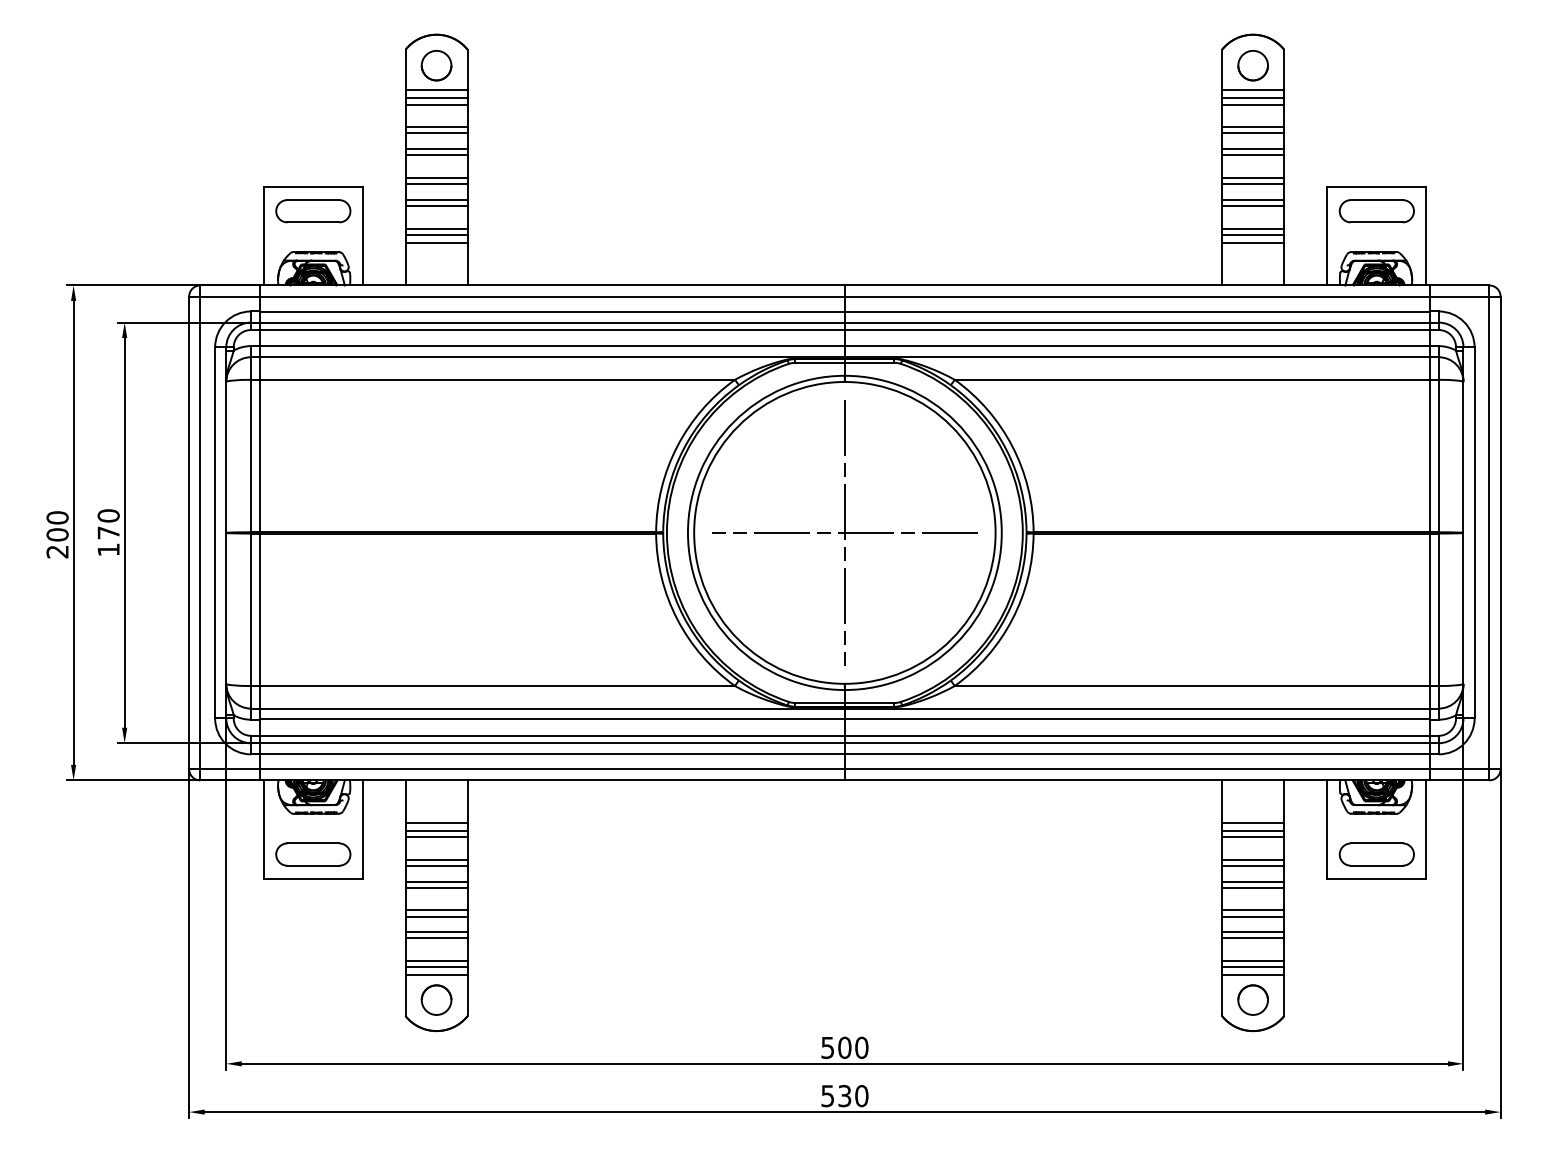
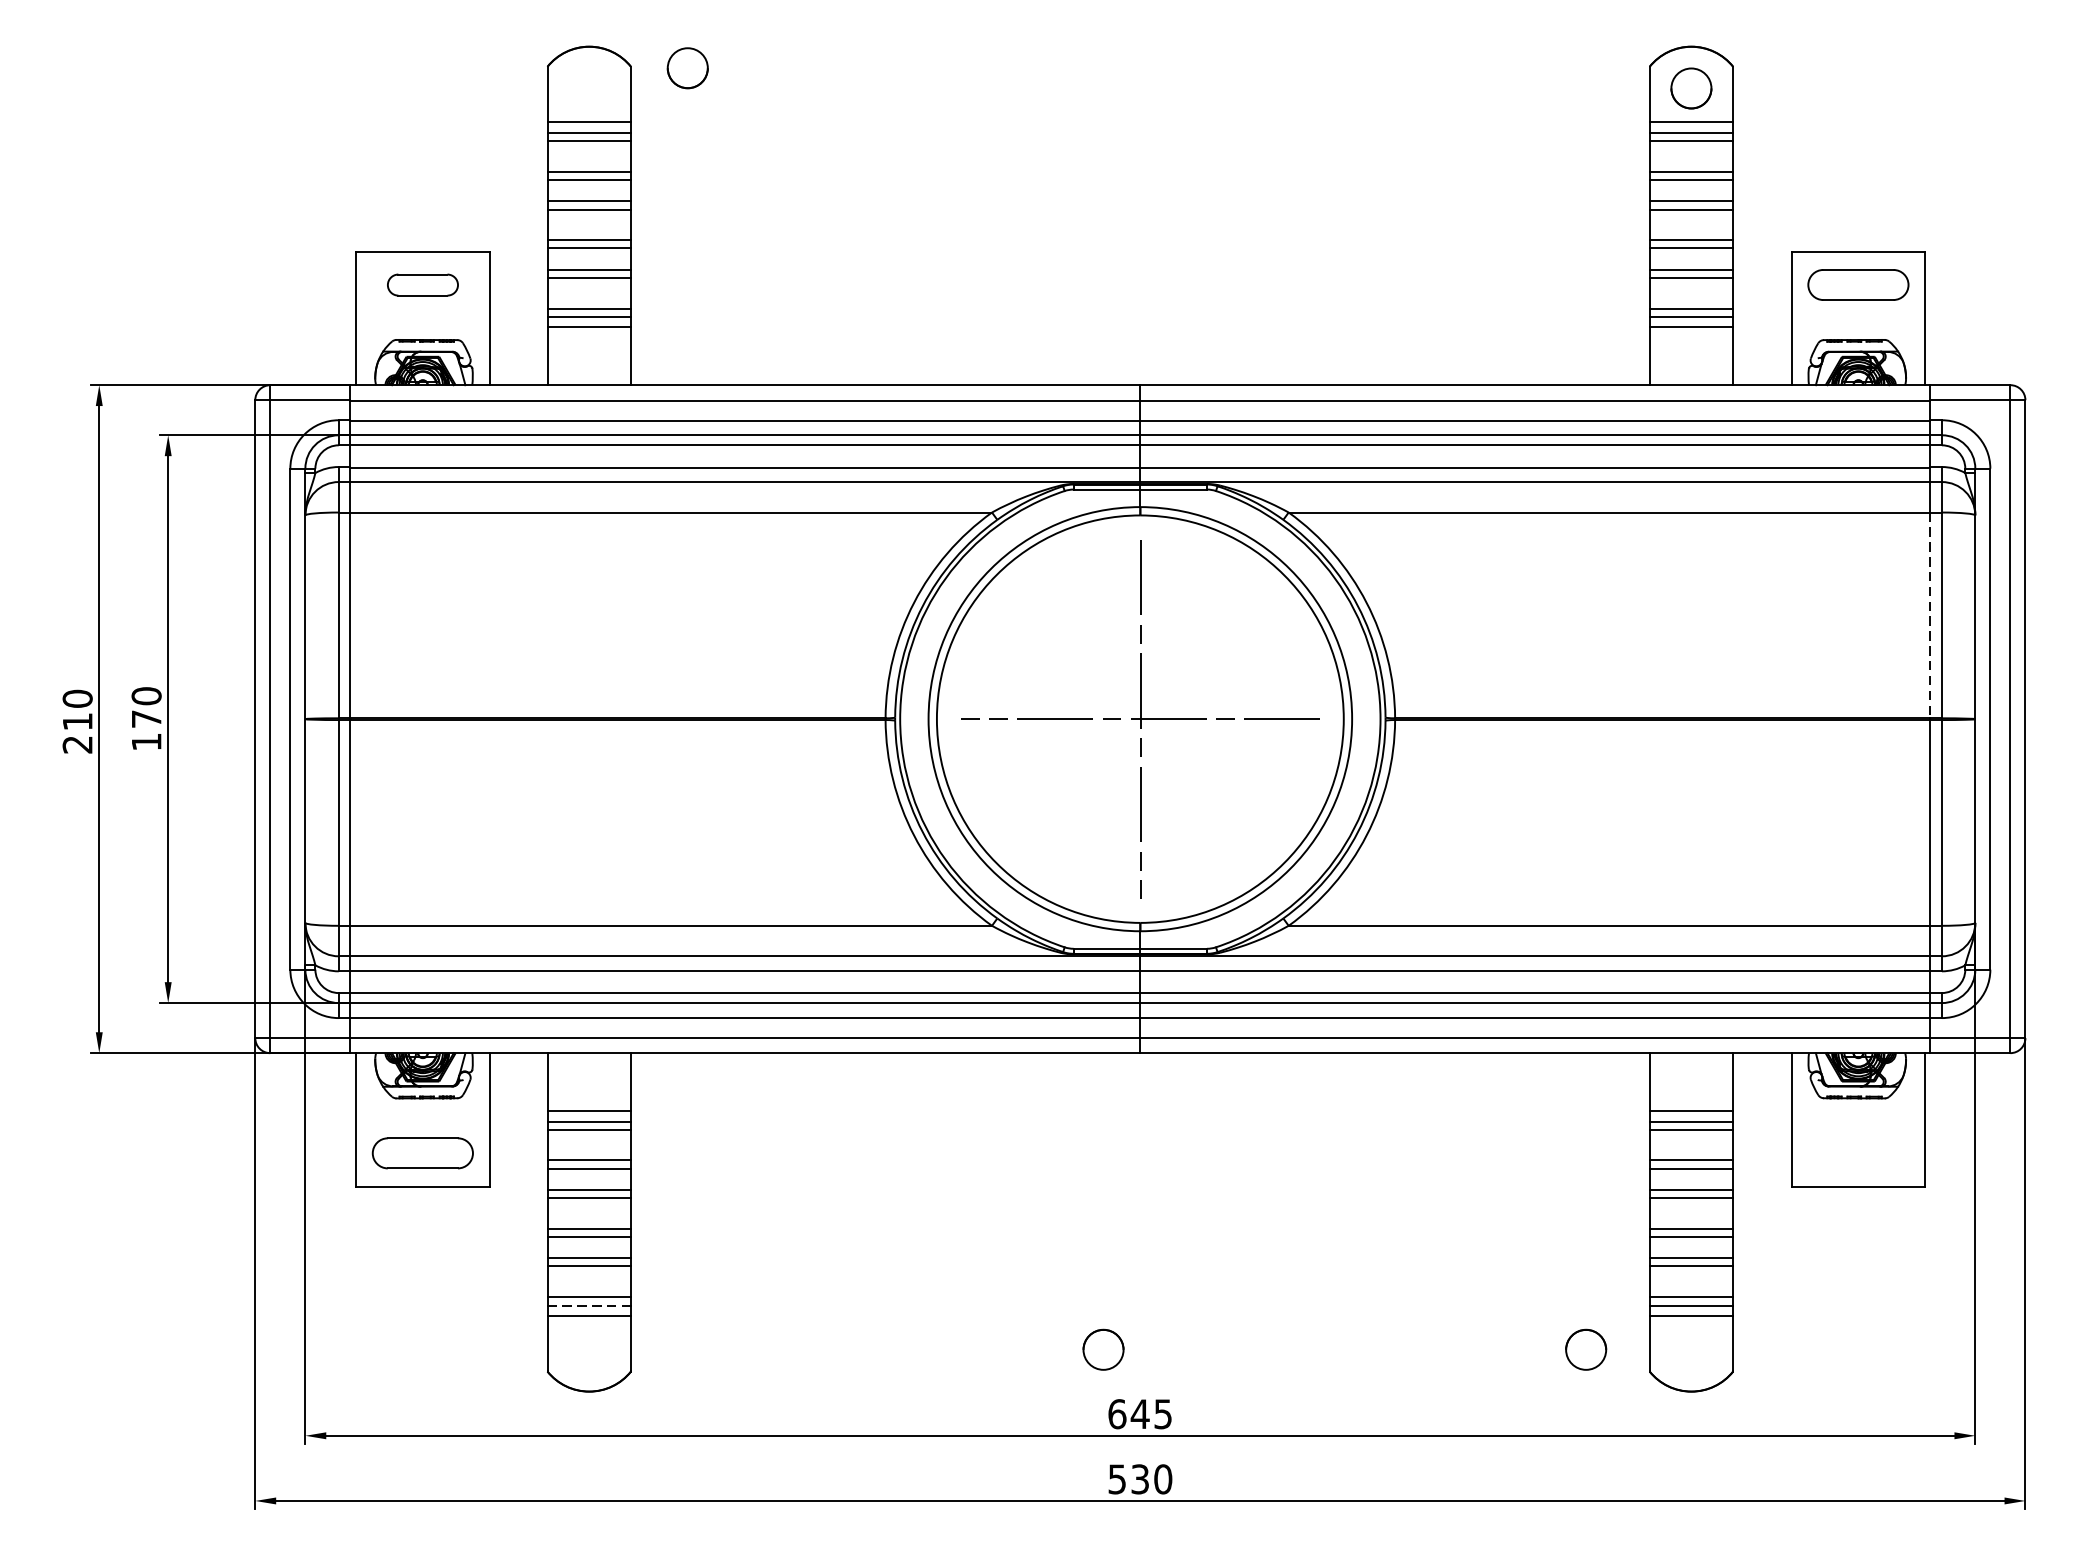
part: (436, 65) -> (687, 68), moved
part: (313, 211) -> (423, 285), size x0.7
line: (1430, 456) -> (1930, 616), solid -> dashed
text: (57, 534) -> (77, 721), 200 -> 210
part: (1376, 854) -> (1857, 1153), removed
line: (436, 967) -> (589, 1305), solid -> dashed
part: (436, 999) -> (1103, 1348), moved
part: (1252, 999) -> (1585, 1348), moved
text: (844, 1047) -> (1139, 1413), 500 -> 645

